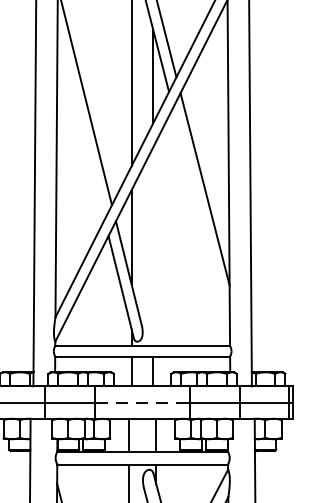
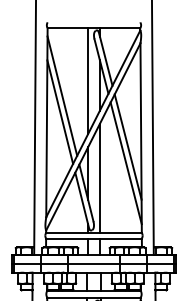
line: (81, 124) -> (60, 111), added
line: (200, 219) -> (125, 163), added
line: (152, 244) -> (99, 177), added
line: (141, 401) -> (93, 263), dashed -> solid

